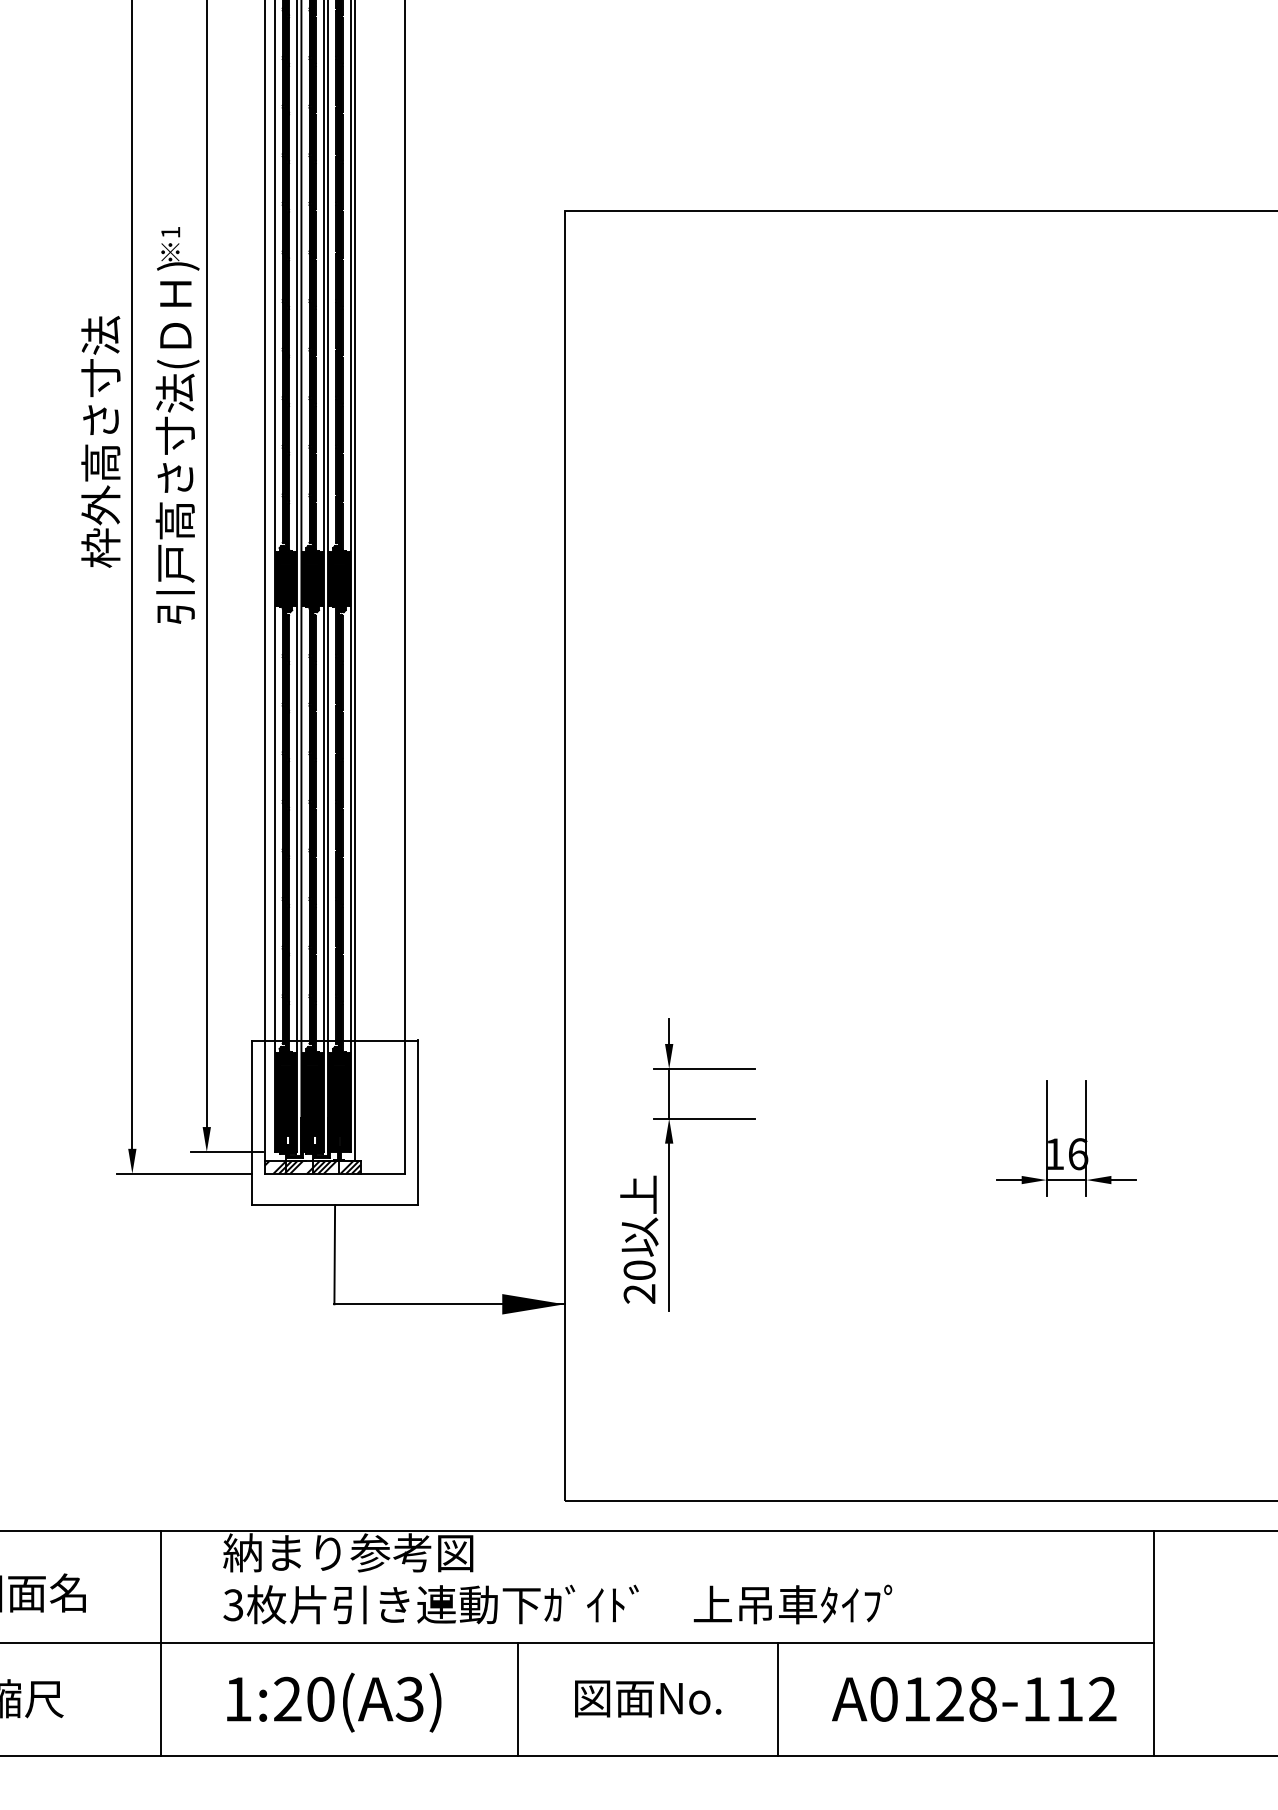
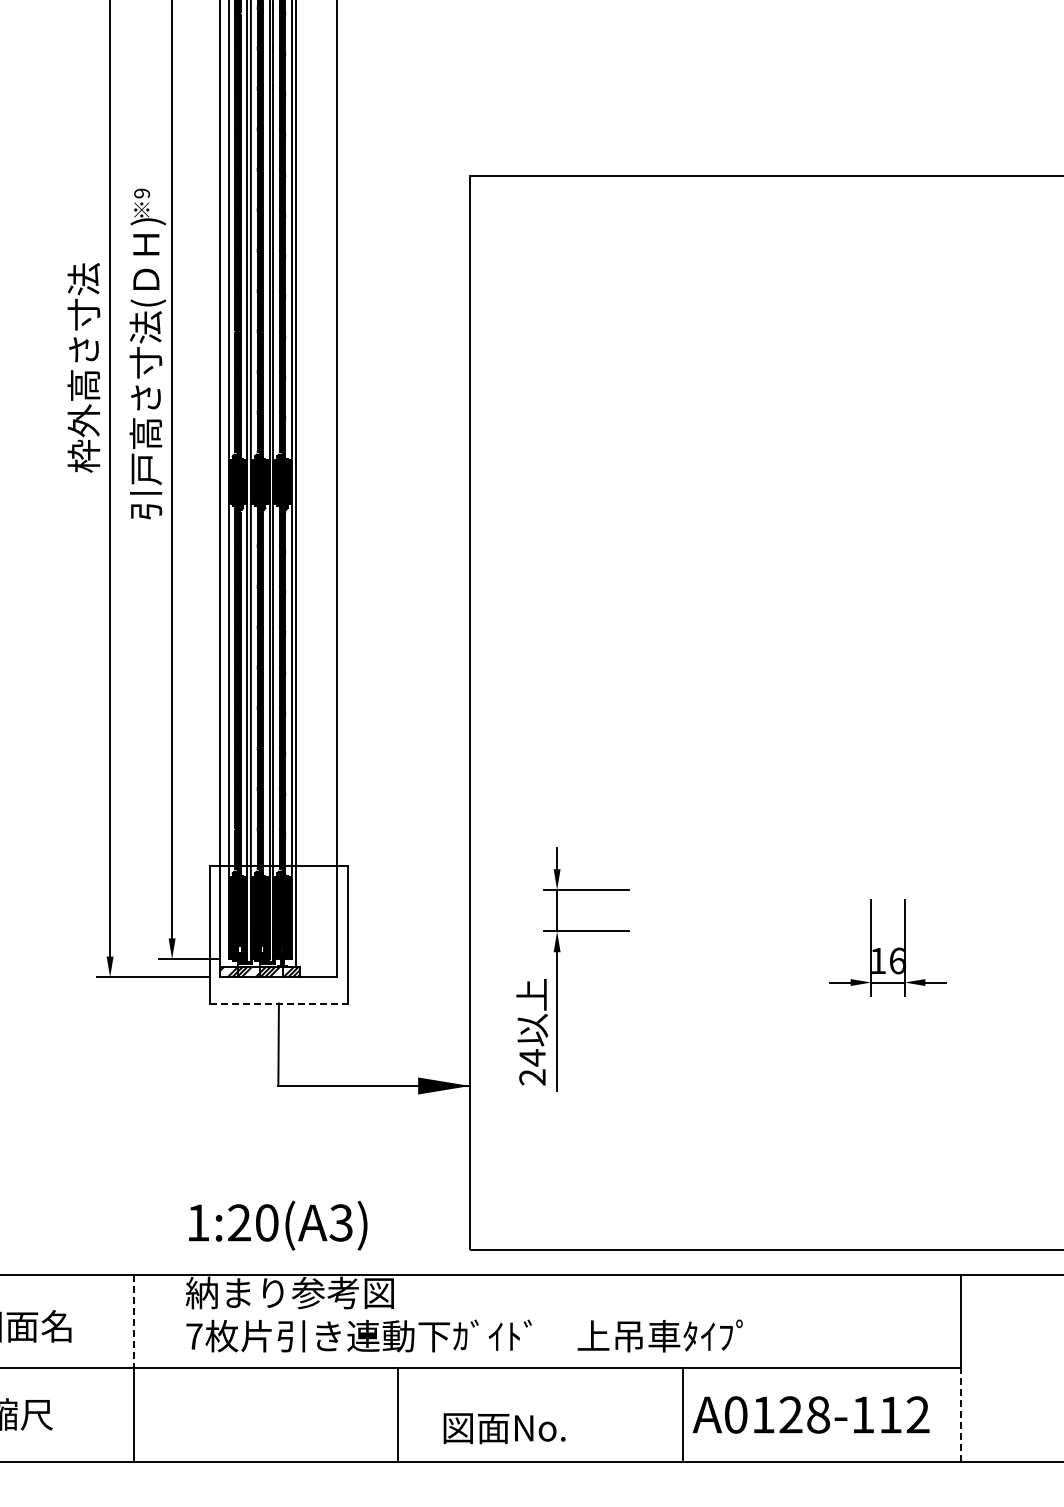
text: (171, 232) -> (142, 193), 1 -> 9
line: (335, 1205) -> (279, 1003), solid -> dashed
text: (639, 1270) -> (532, 1057), 20 -> 24
line: (160, 1587) -> (133, 1321), solid -> dashed
text: (233, 1605) -> (194, 1336), 3 -> 7
line: (518, 1698) -> (398, 1414), moved
text: (648, 1698) -> (504, 1428), moved
line: (777, 1698) -> (683, 1414), moved
line: (1153, 1699) -> (960, 1415), solid -> dashed
text: (334, 1702) -> (278, 1225), moved

